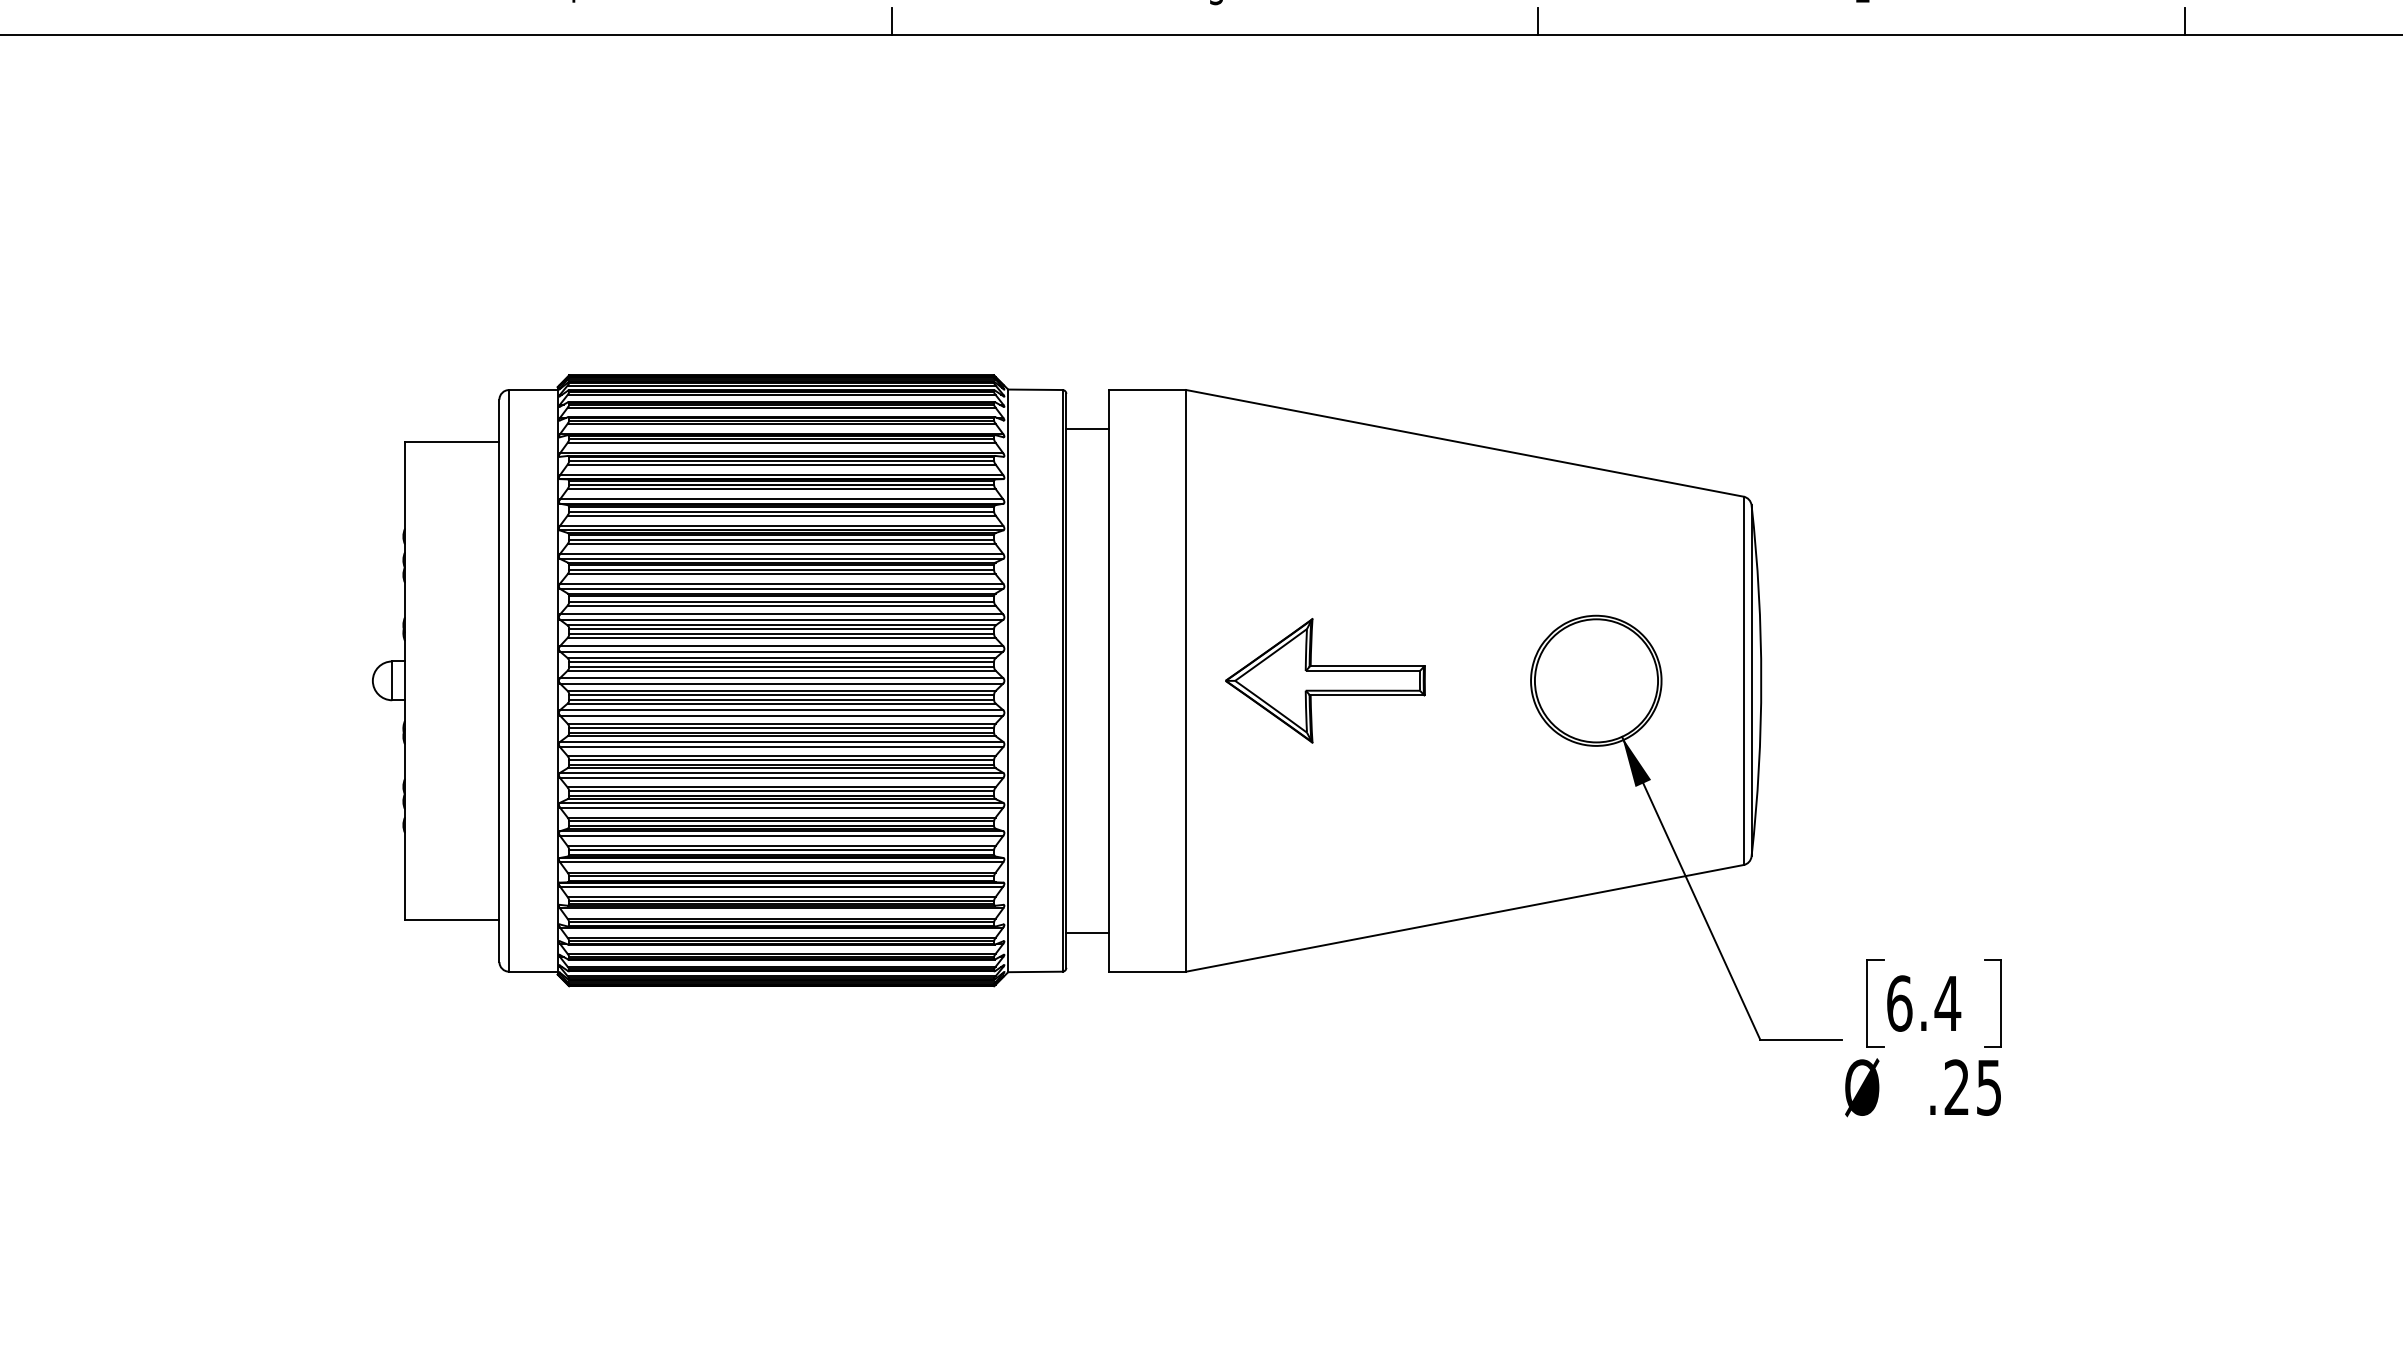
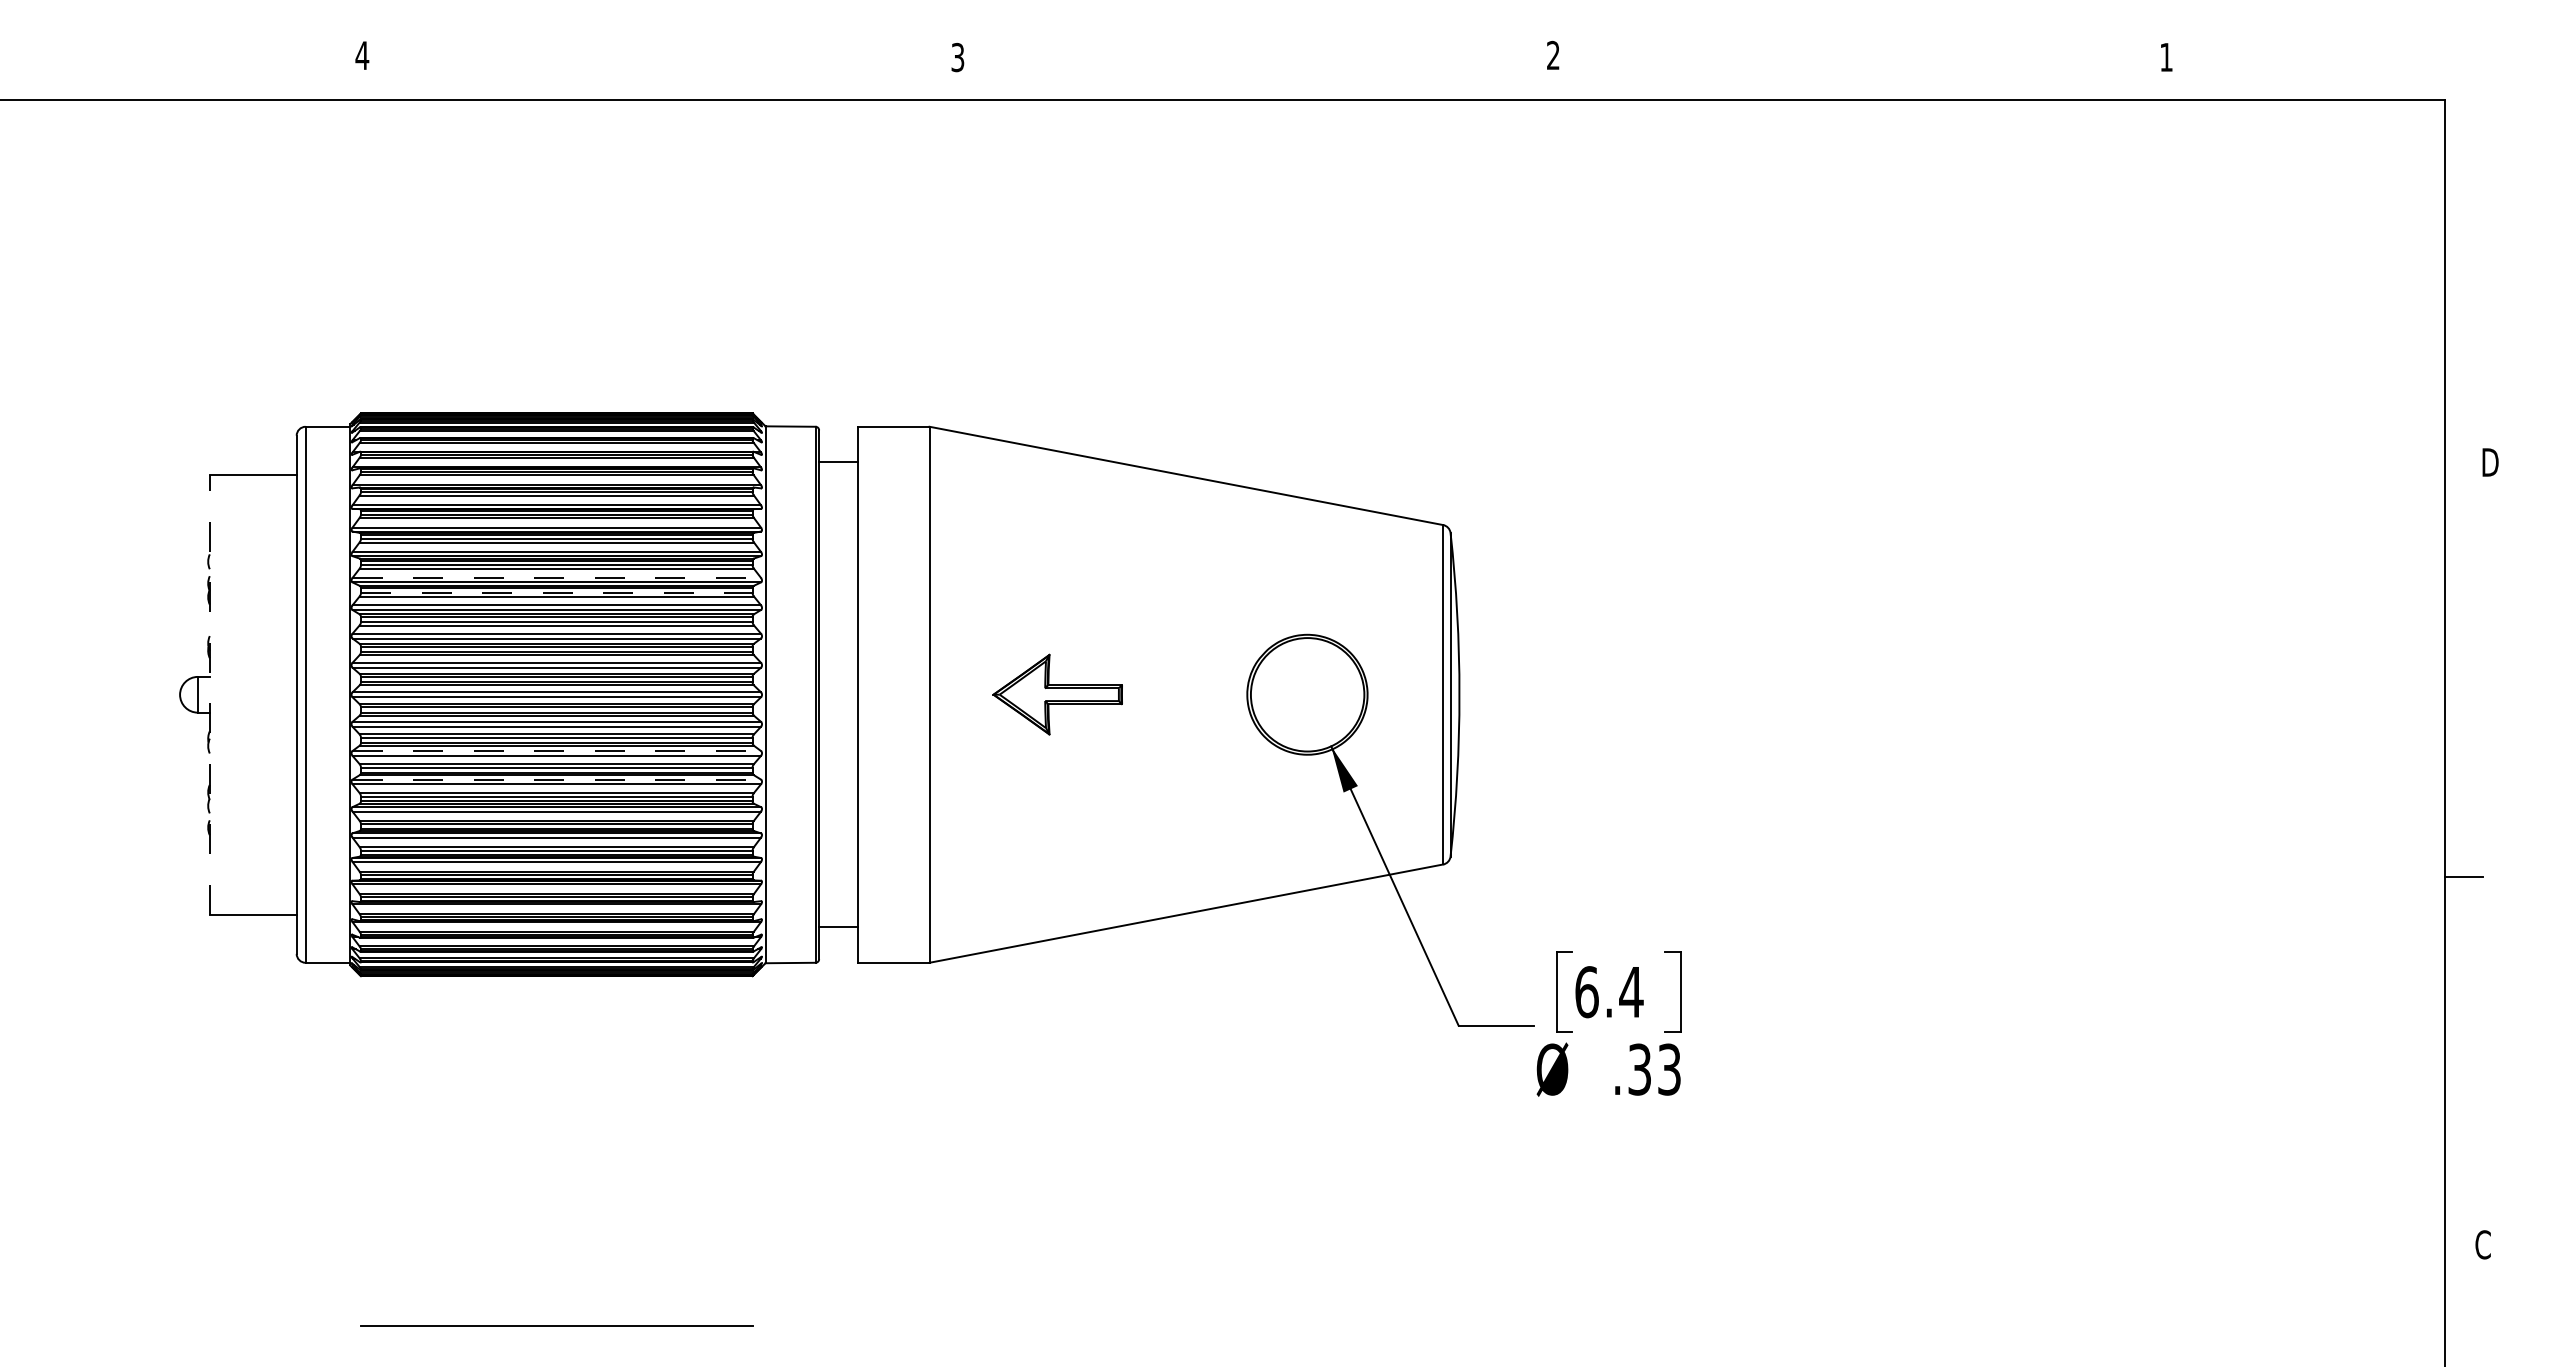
line: (892, 21) -> (658, 87), removed
line: (1537, 21) -> (1253, 87), removed
line: (2184, 21) -> (1849, 87), removed
line: (782, 553) -> (557, 577), solid -> dashed
line: (781, 569) -> (556, 592), solid -> dashed
line: (404, 680) -> (209, 694), solid -> dashed
part: (1325, 680) -> (1057, 694), size x0.7
line: (782, 742) -> (557, 751), solid -> dashed
line: (782, 772) -> (557, 779), solid -> dashed
text: (1972, 1087) -> (1654, 1069), .25 -> .33

